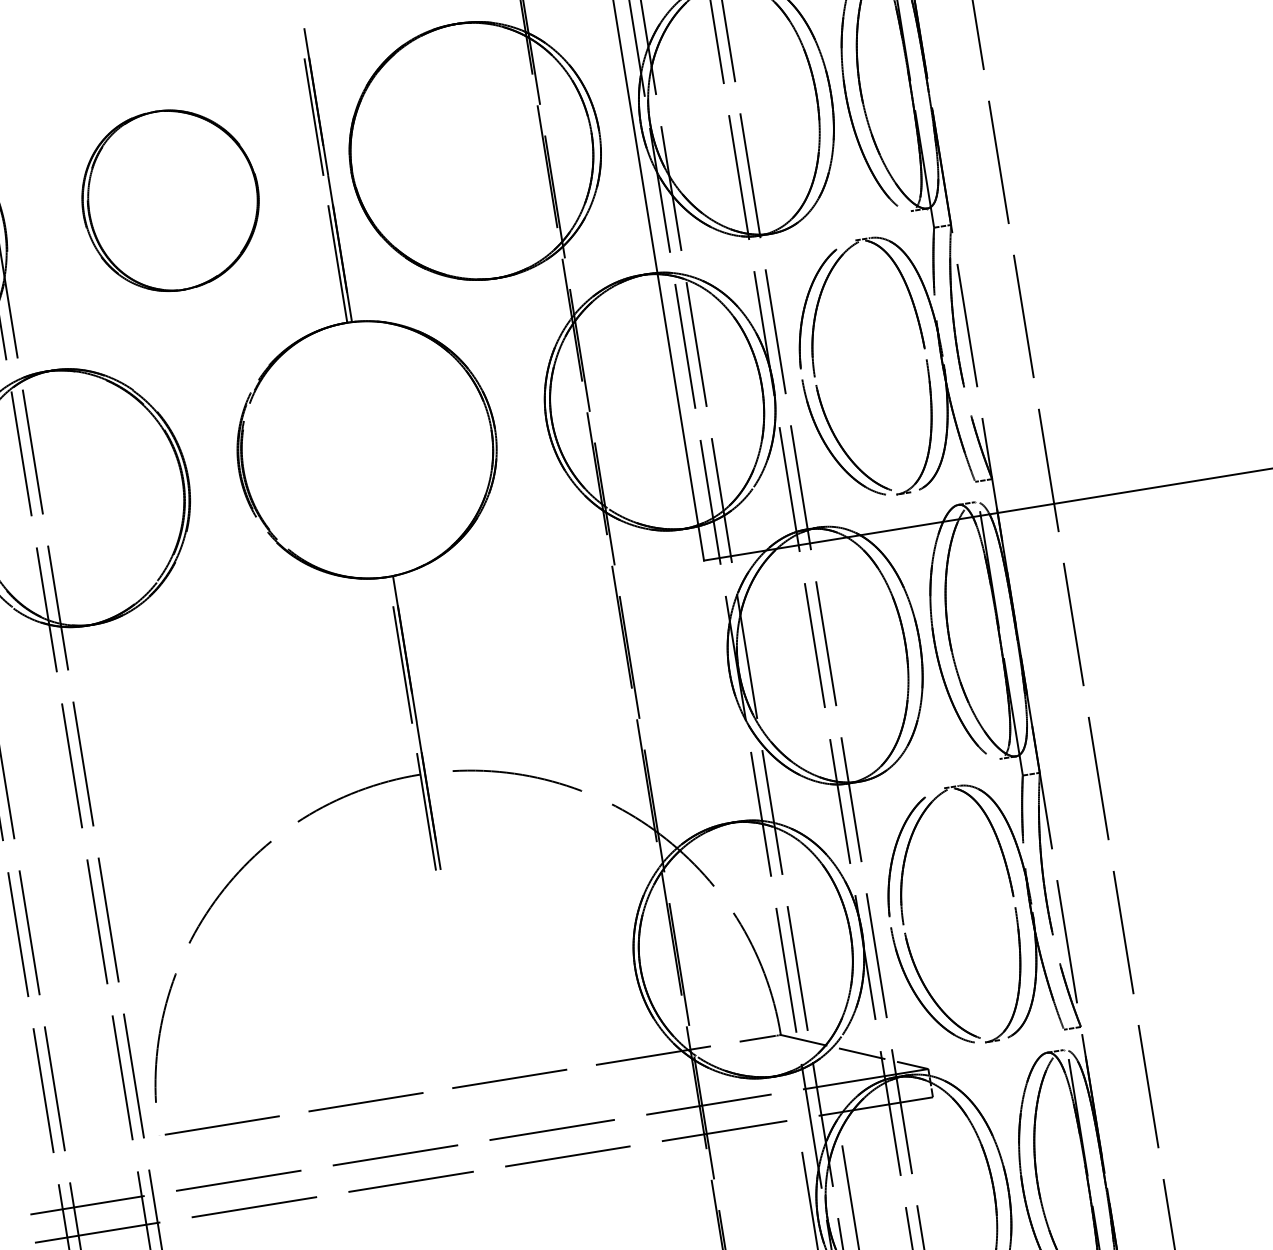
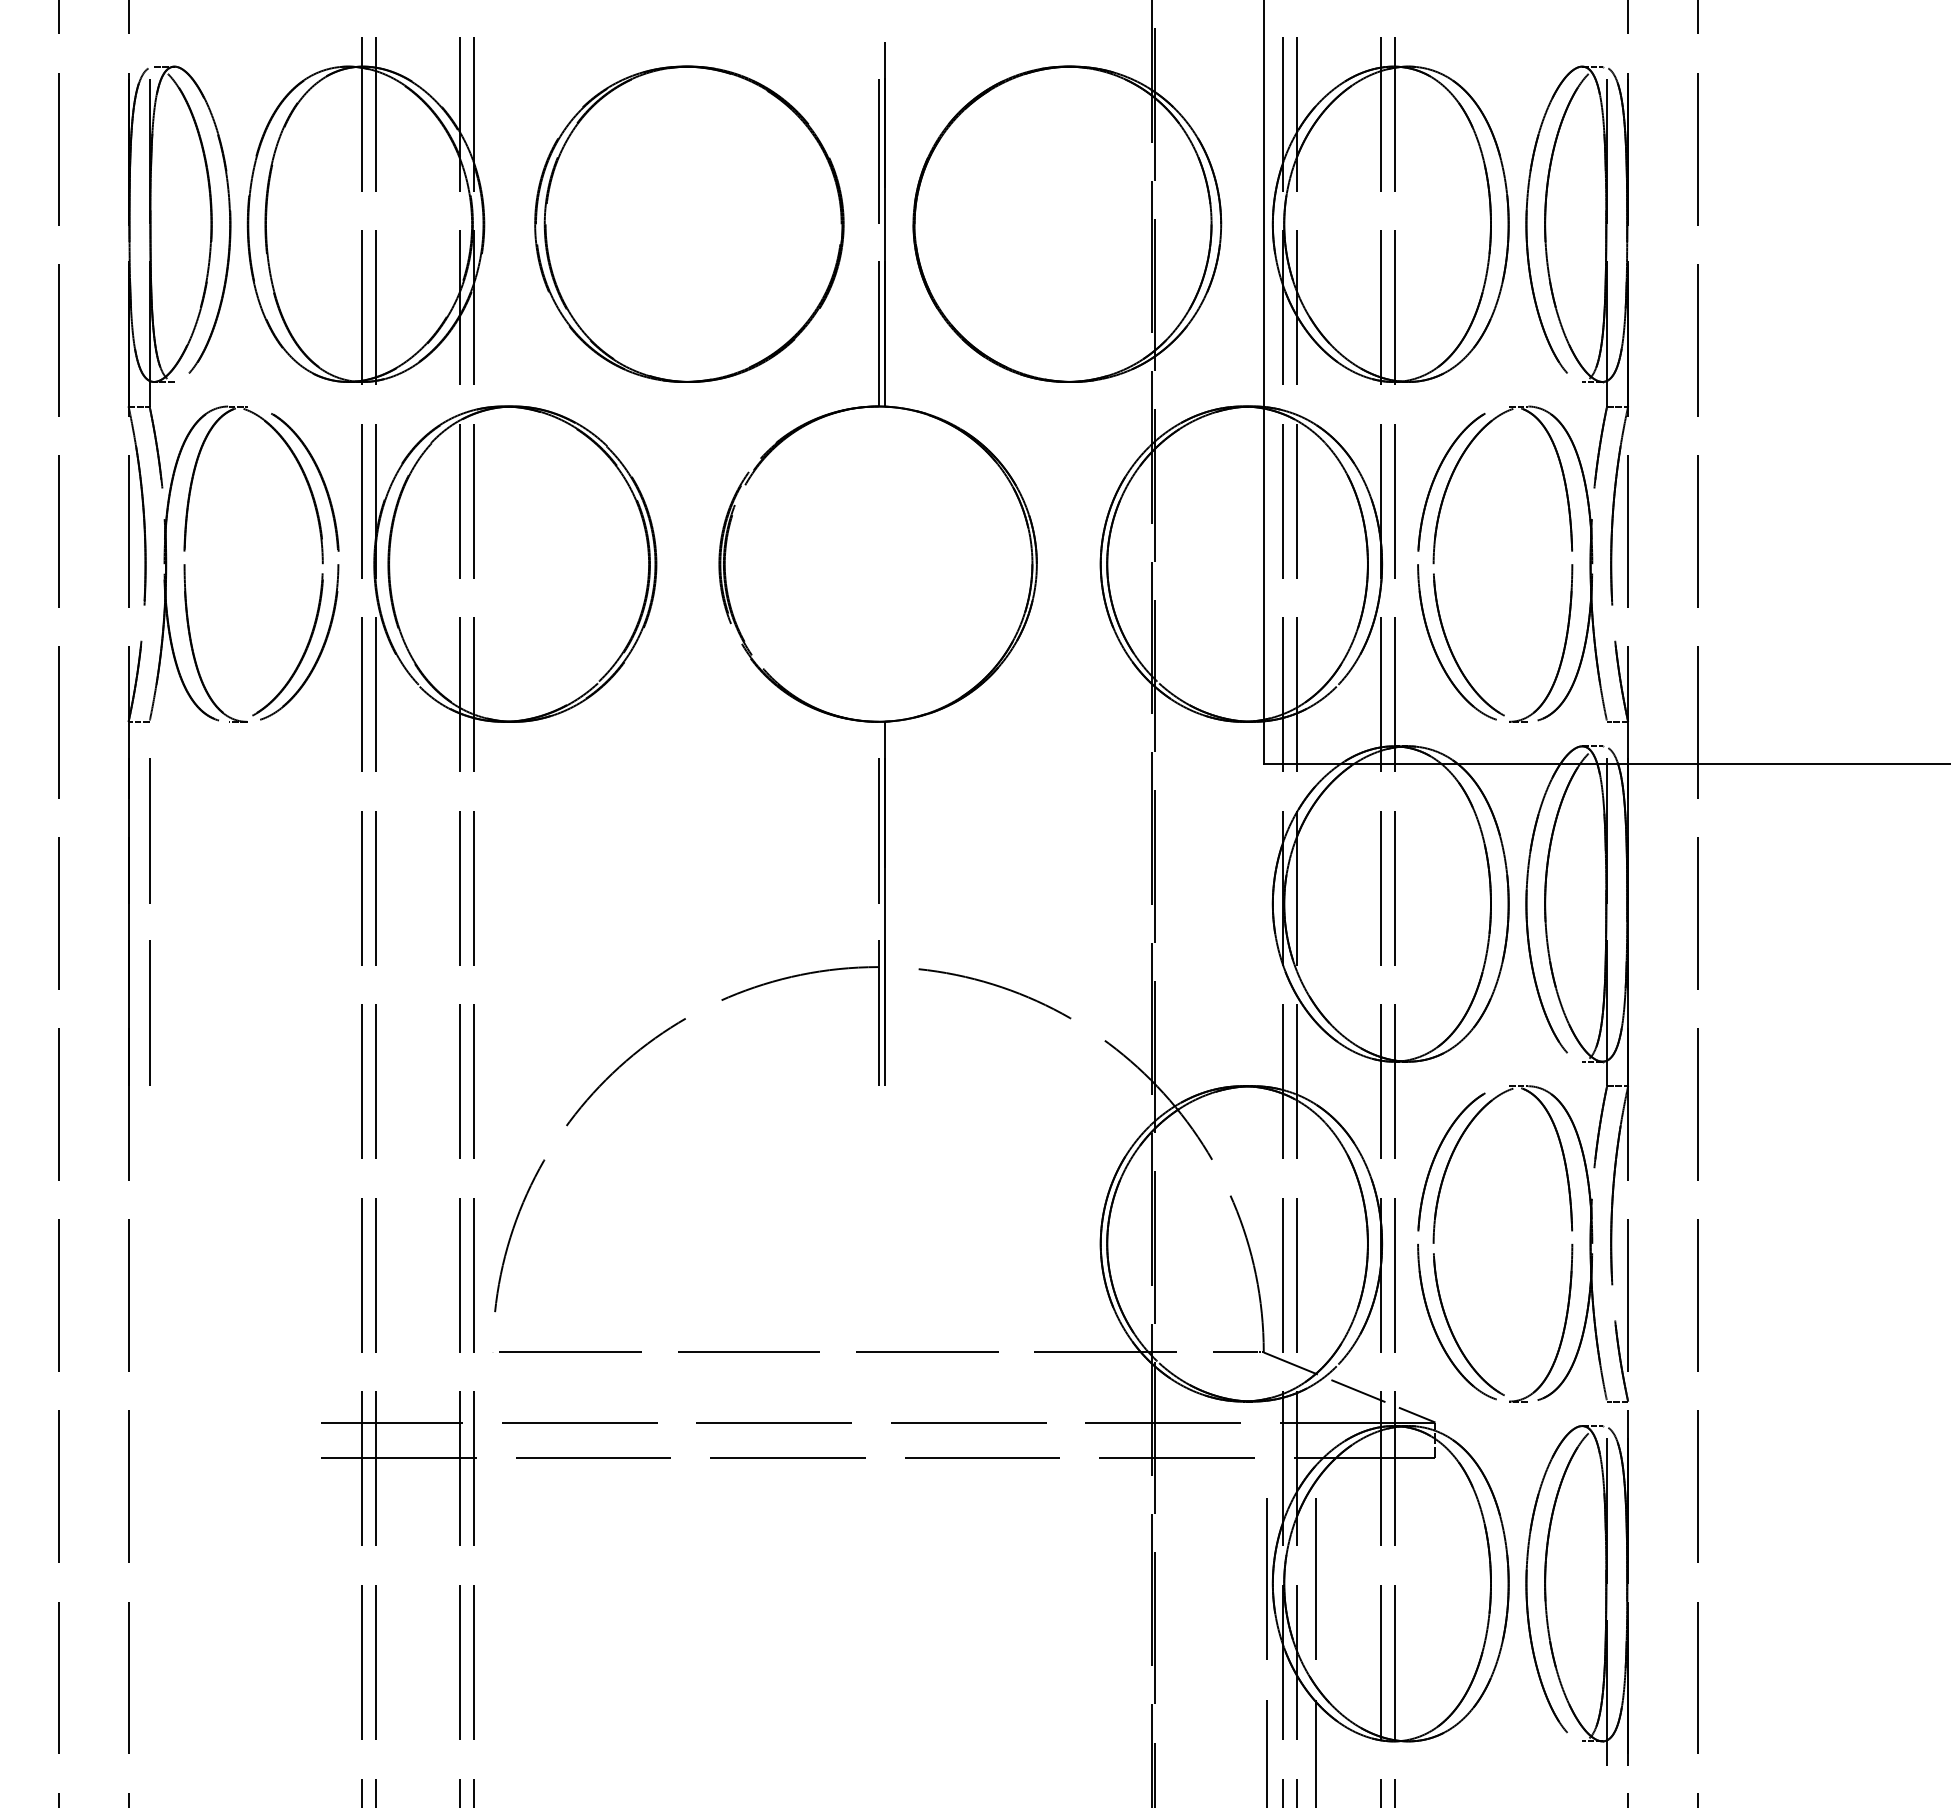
part: (170, 200) -> (689, 223), size x1.43

